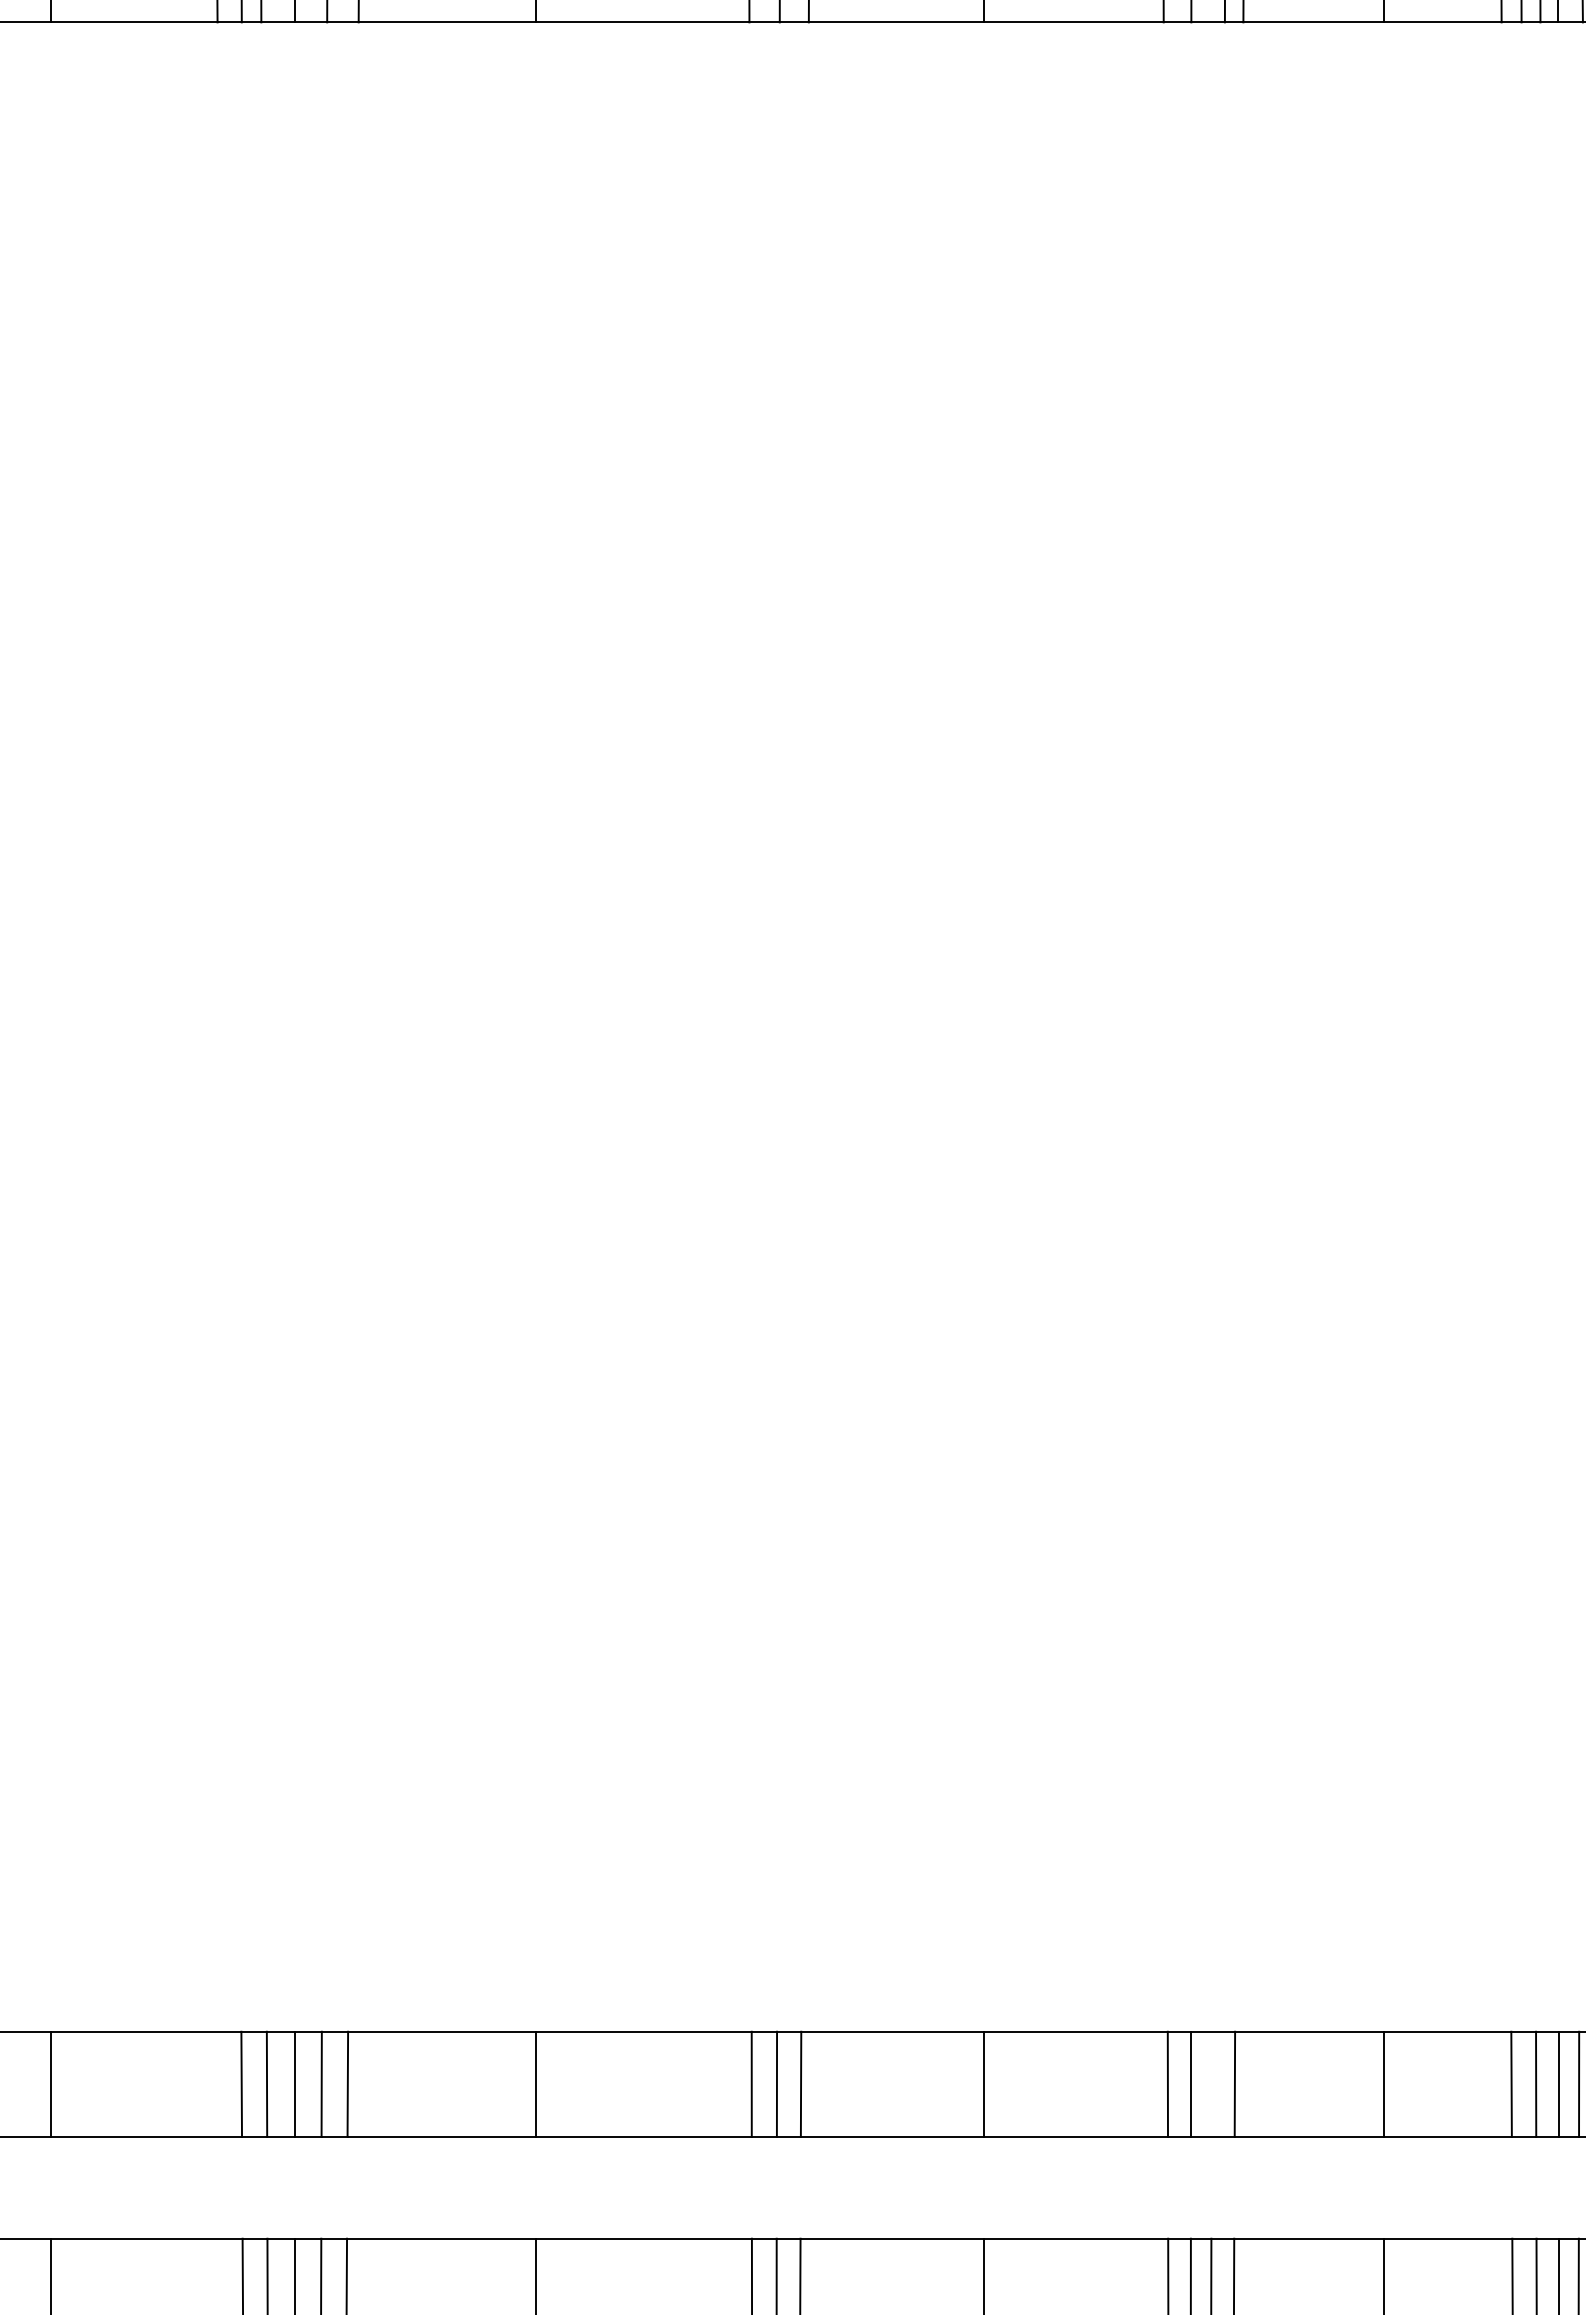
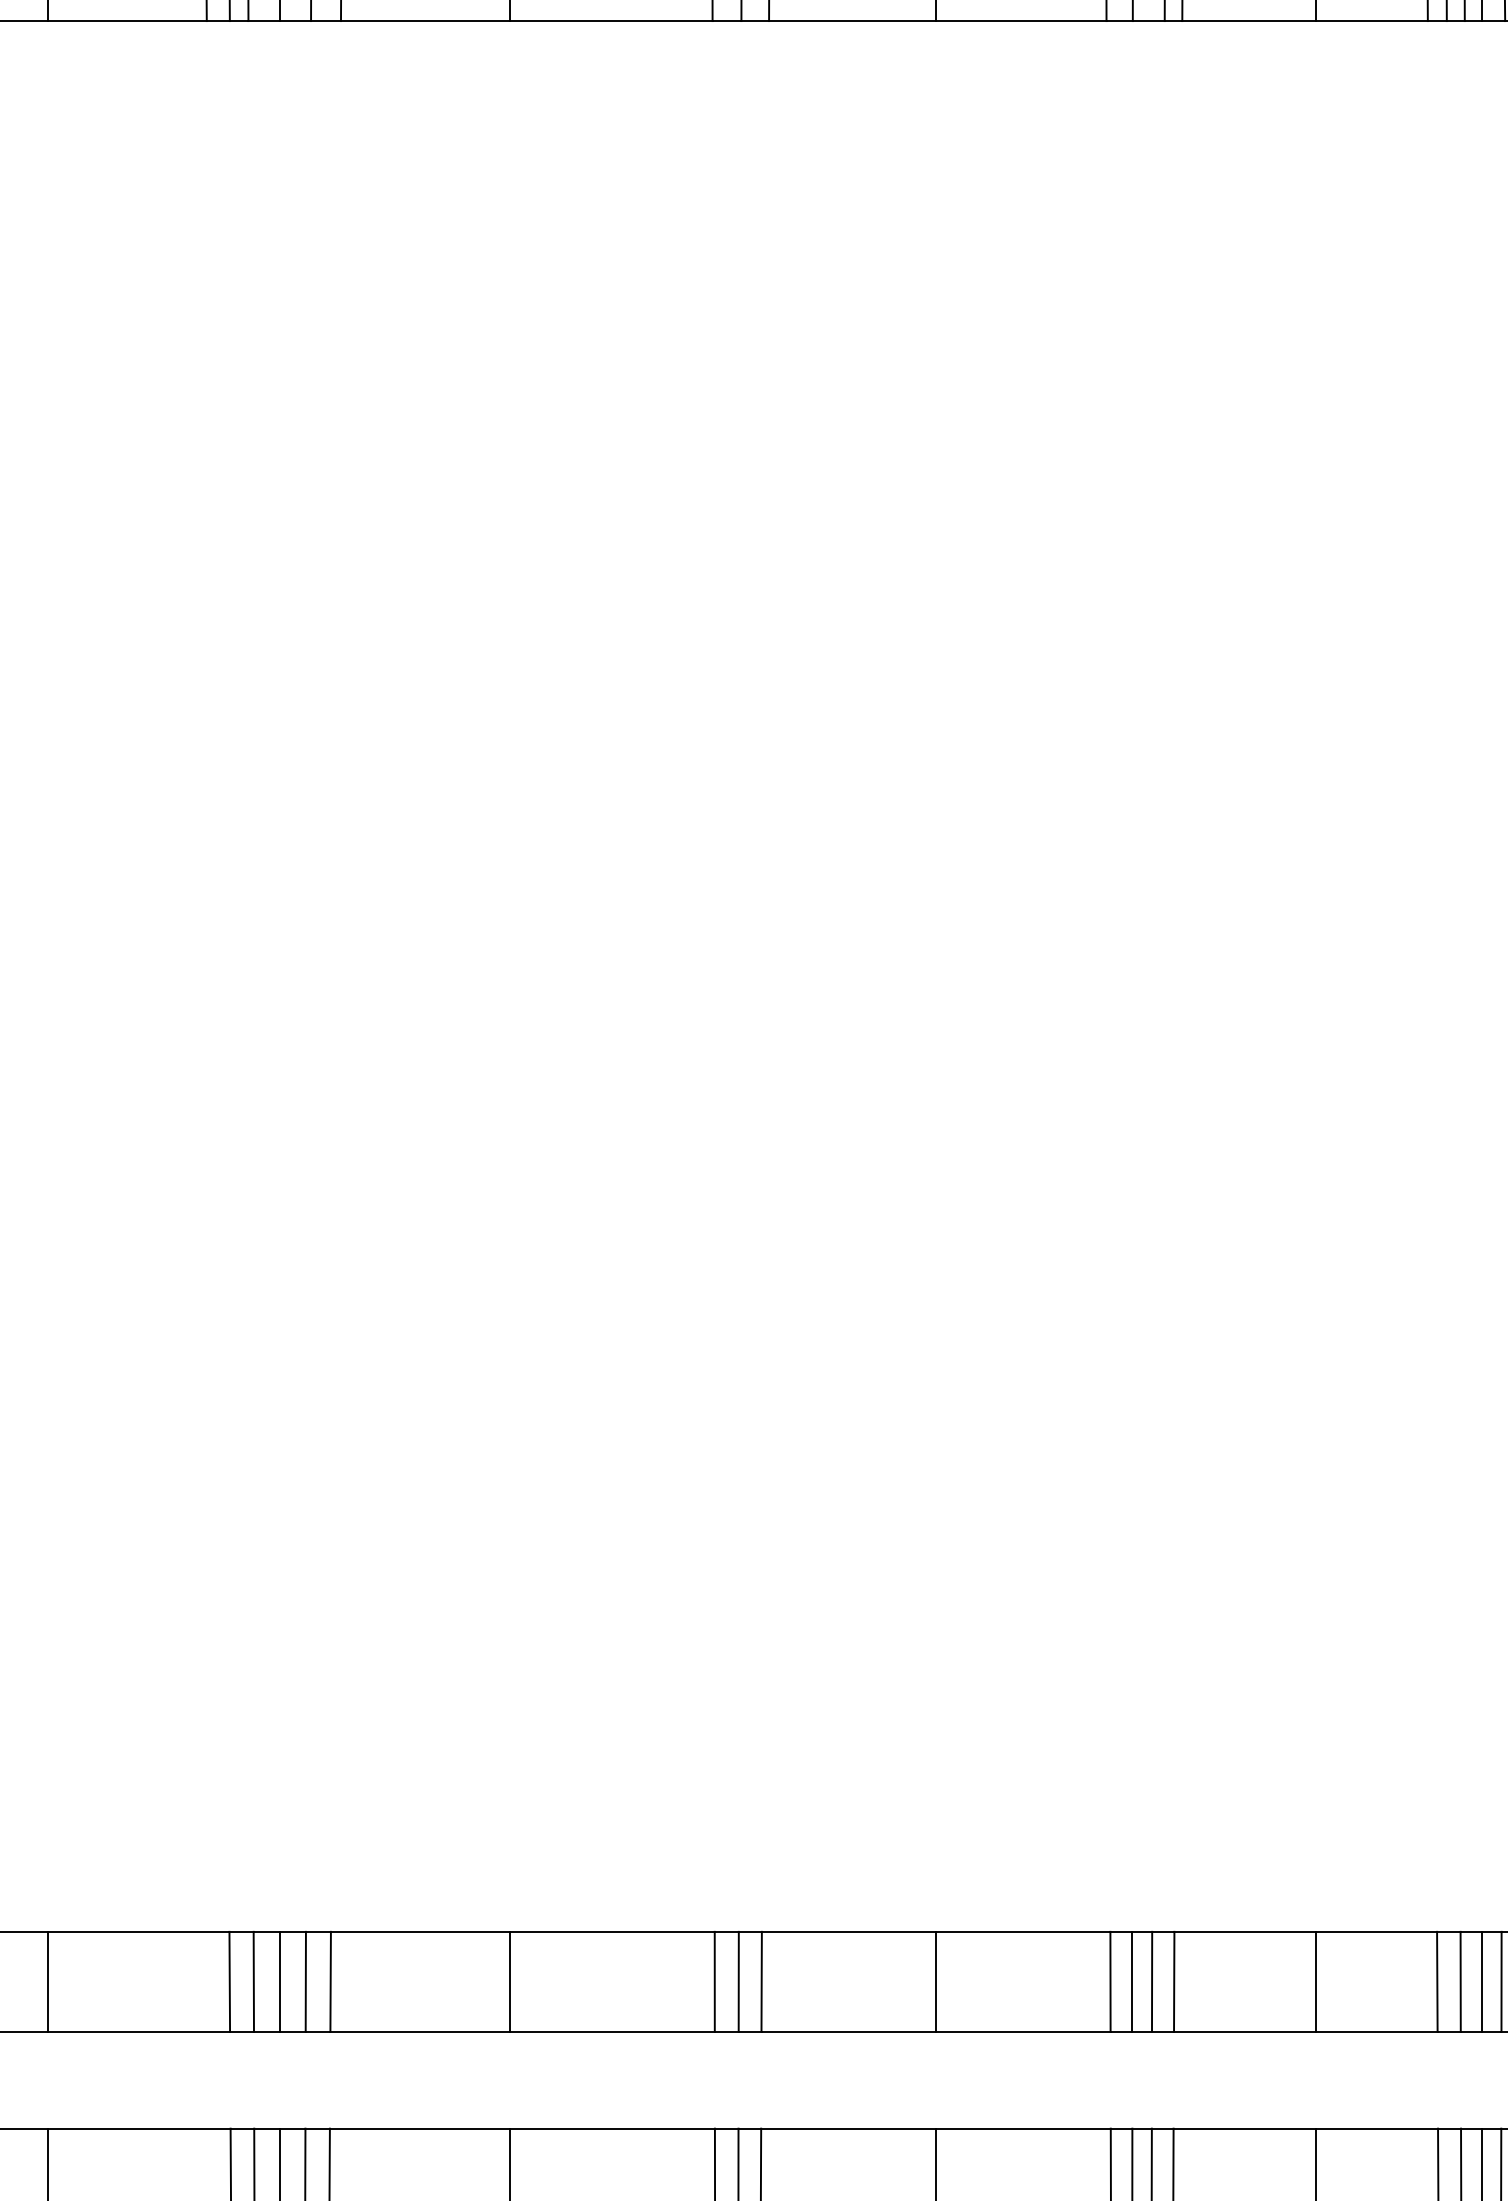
line: (1211, 2083) -> (1151, 1981), added

